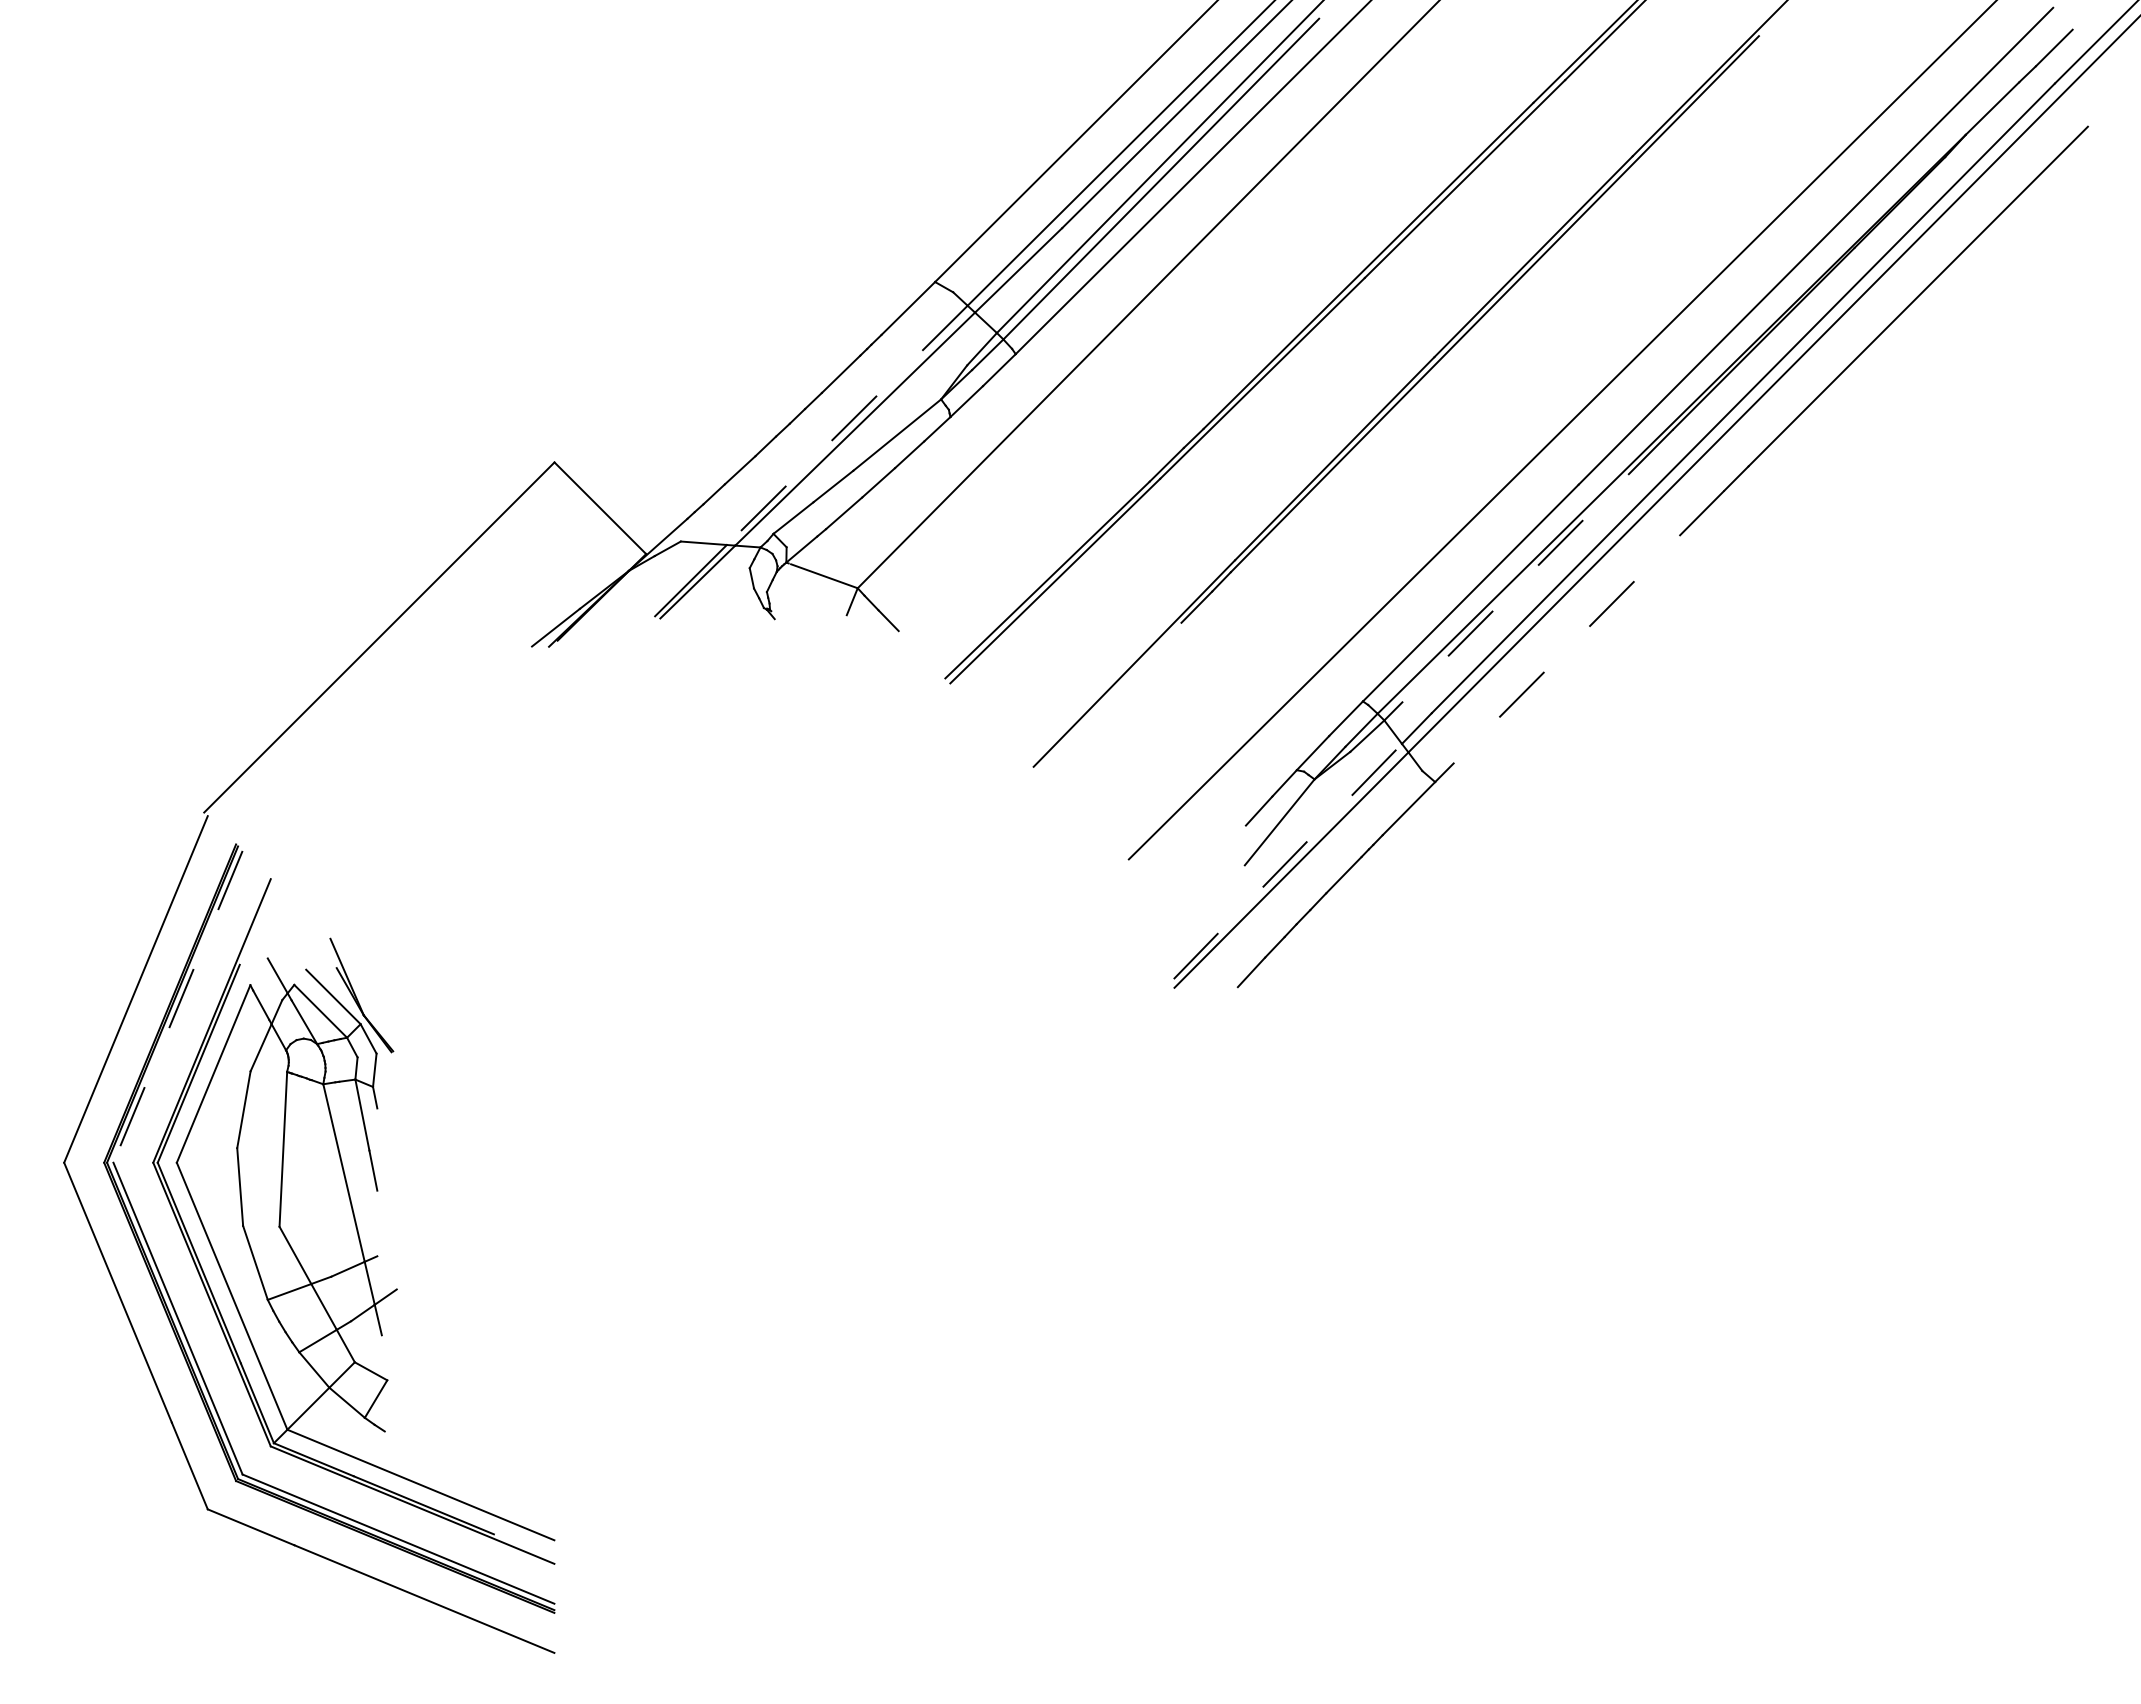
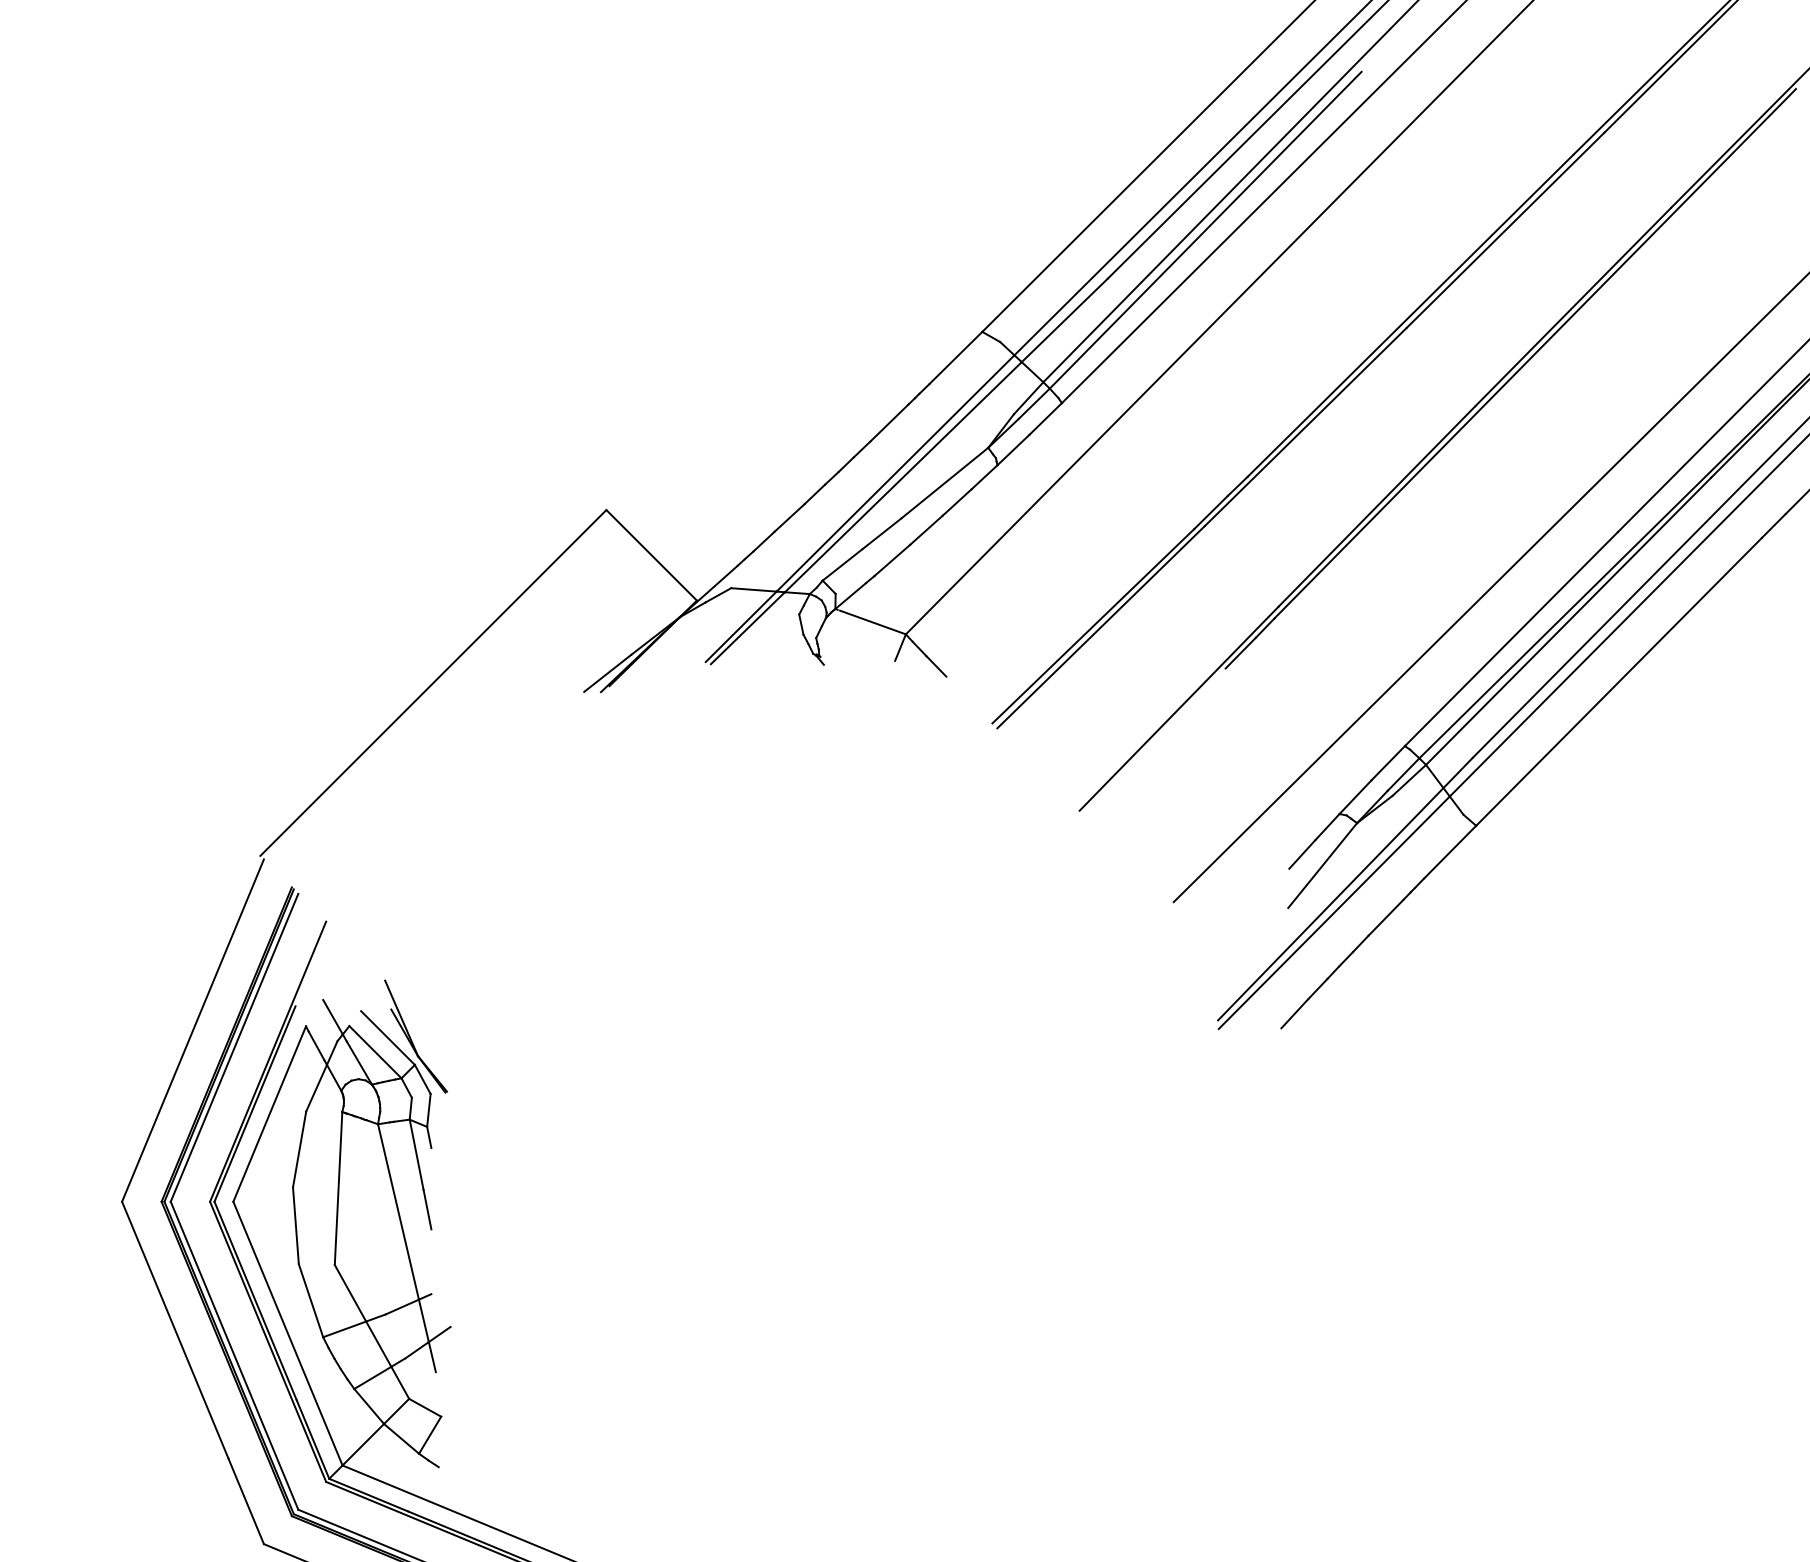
line: (847, 425) -> (895, 473), dashed -> solid
line: (1528, 574) -> (1568, 620), dashed -> solid
line: (1579, 636) -> (1618, 682), dashed -> solid
line: (1287, 861) -> (1330, 904), dashed -> solid
line: (178, 1006) -> (235, 1047), dashed -> solid

